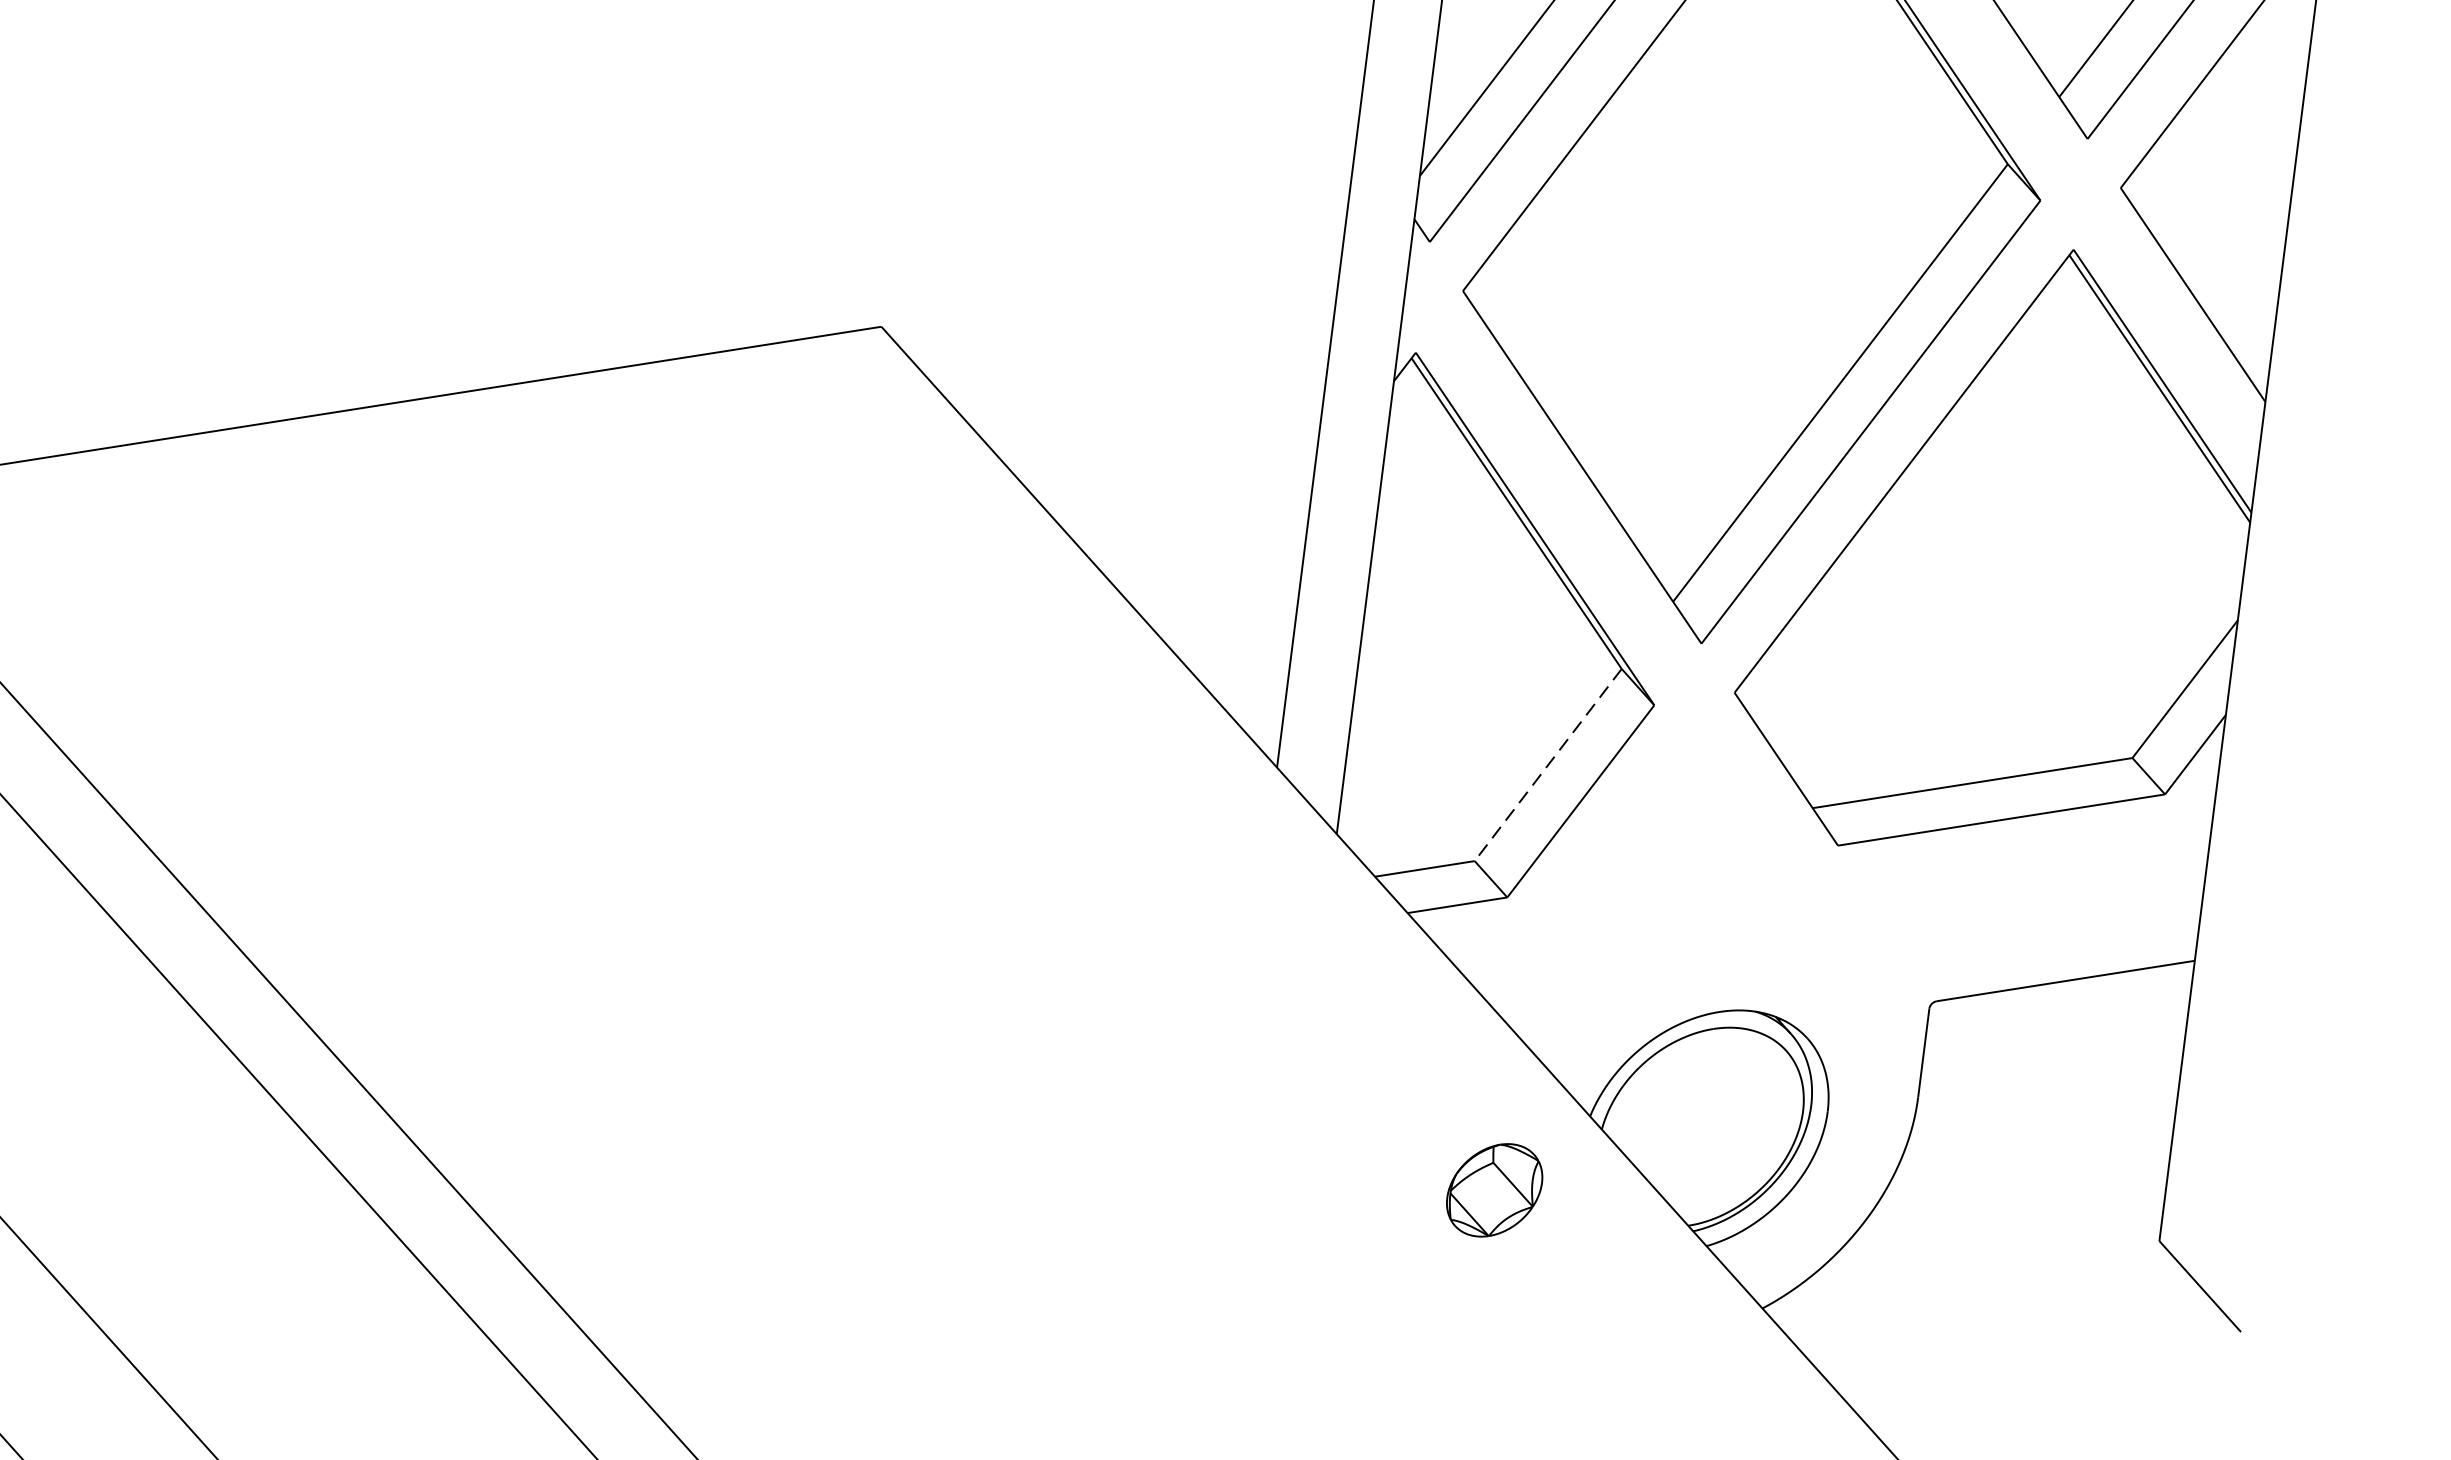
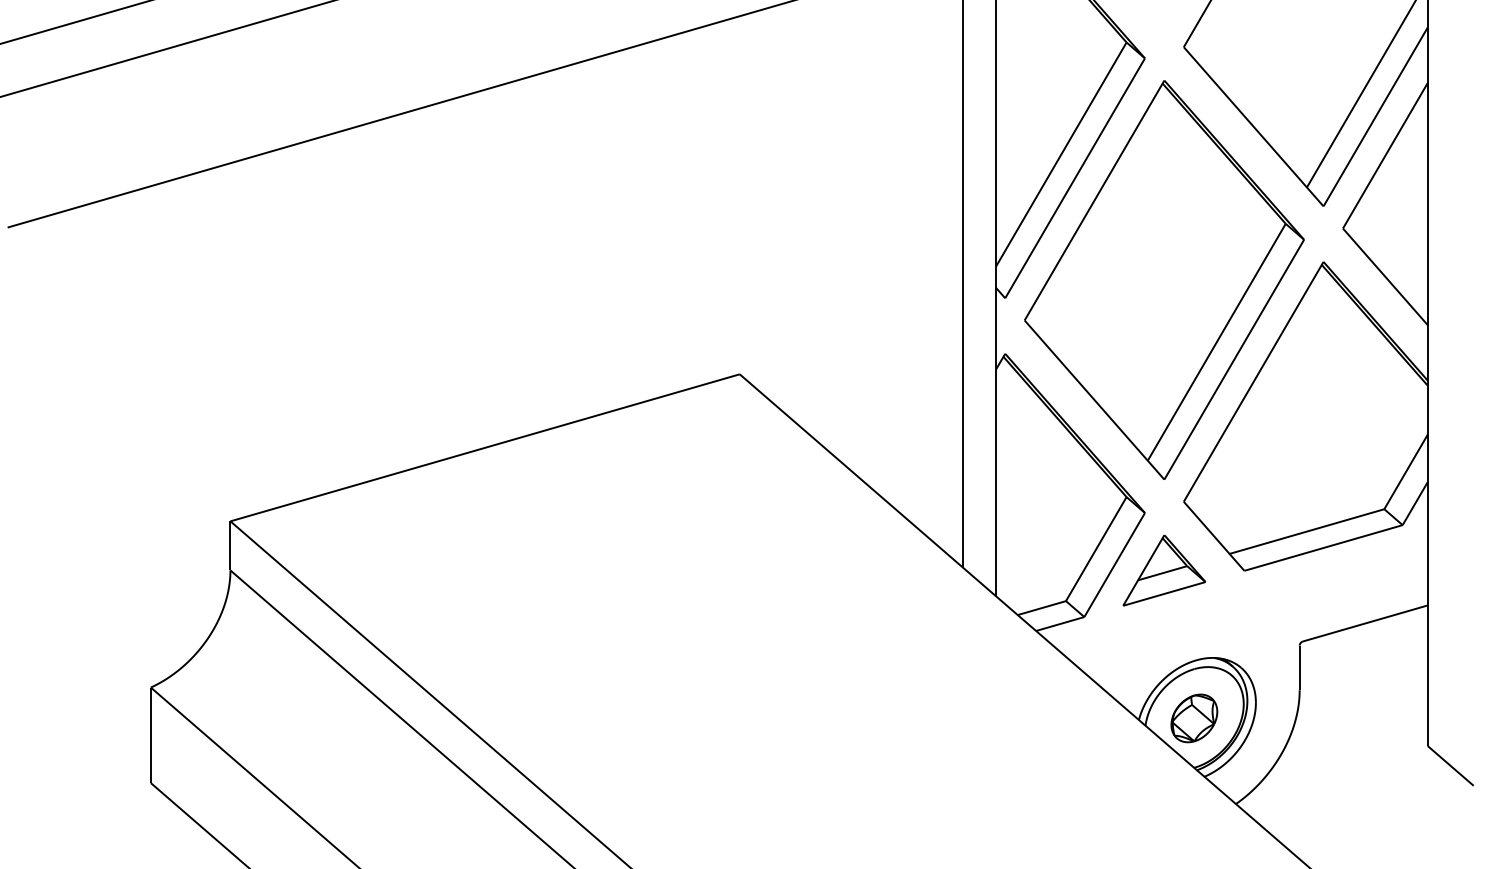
line: (1548, 765) -> (1096, 549), dashed -> solid
part: (1678, 824) -> (1164, 570), added
part: (1494, 1190) -> (1194, 718), moved

